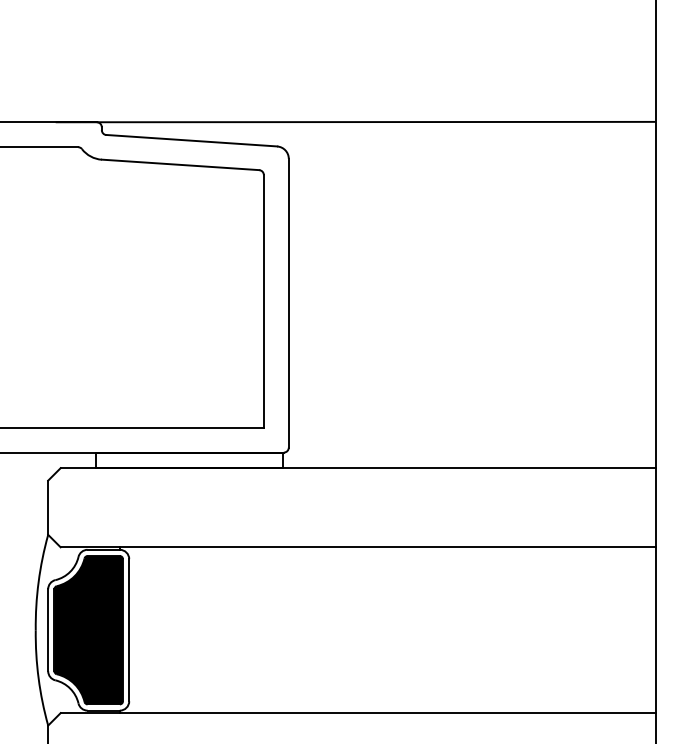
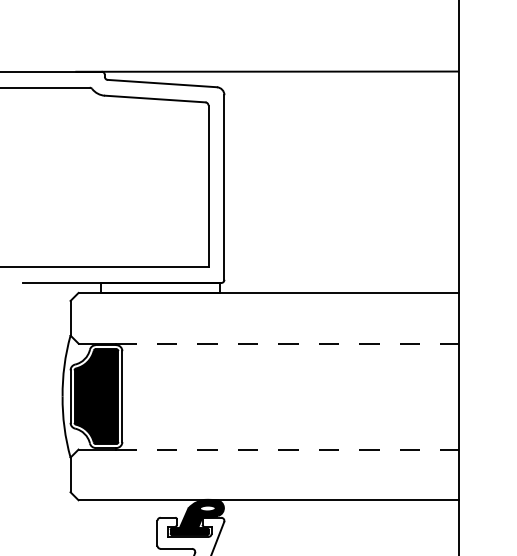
line: (388, 547) -> (288, 343), solid -> dashed
line: (388, 712) -> (288, 449), solid -> dashed

